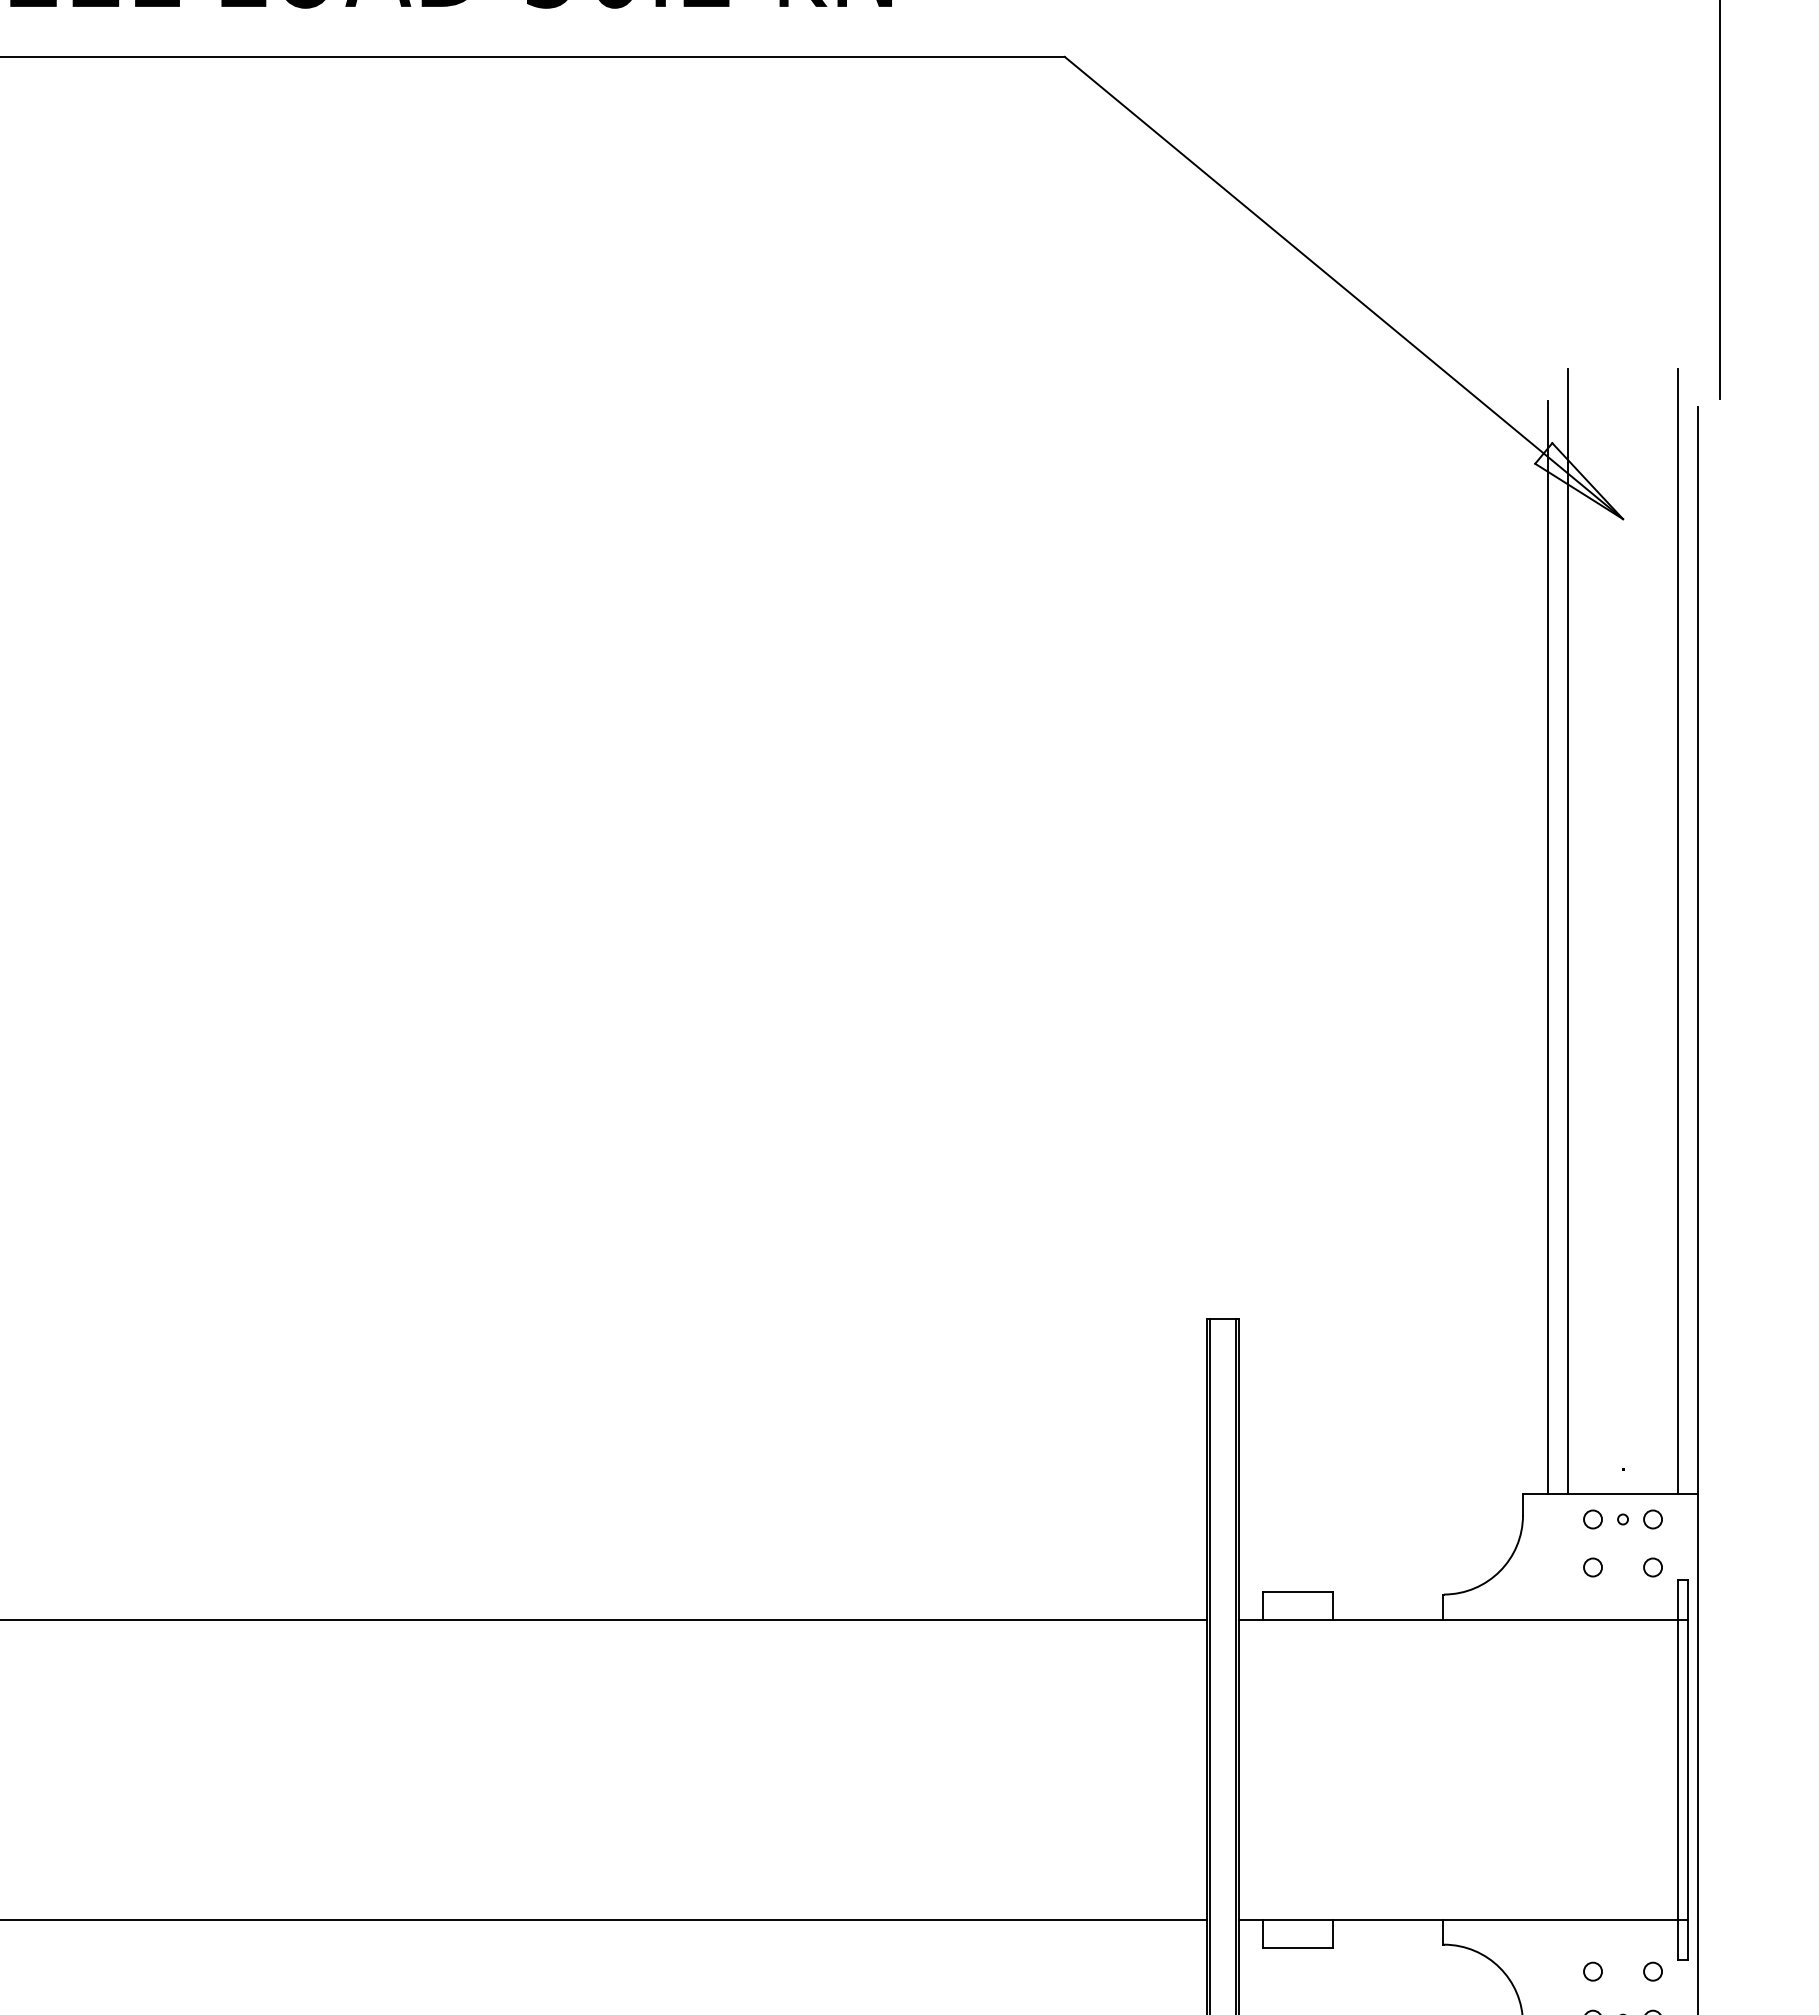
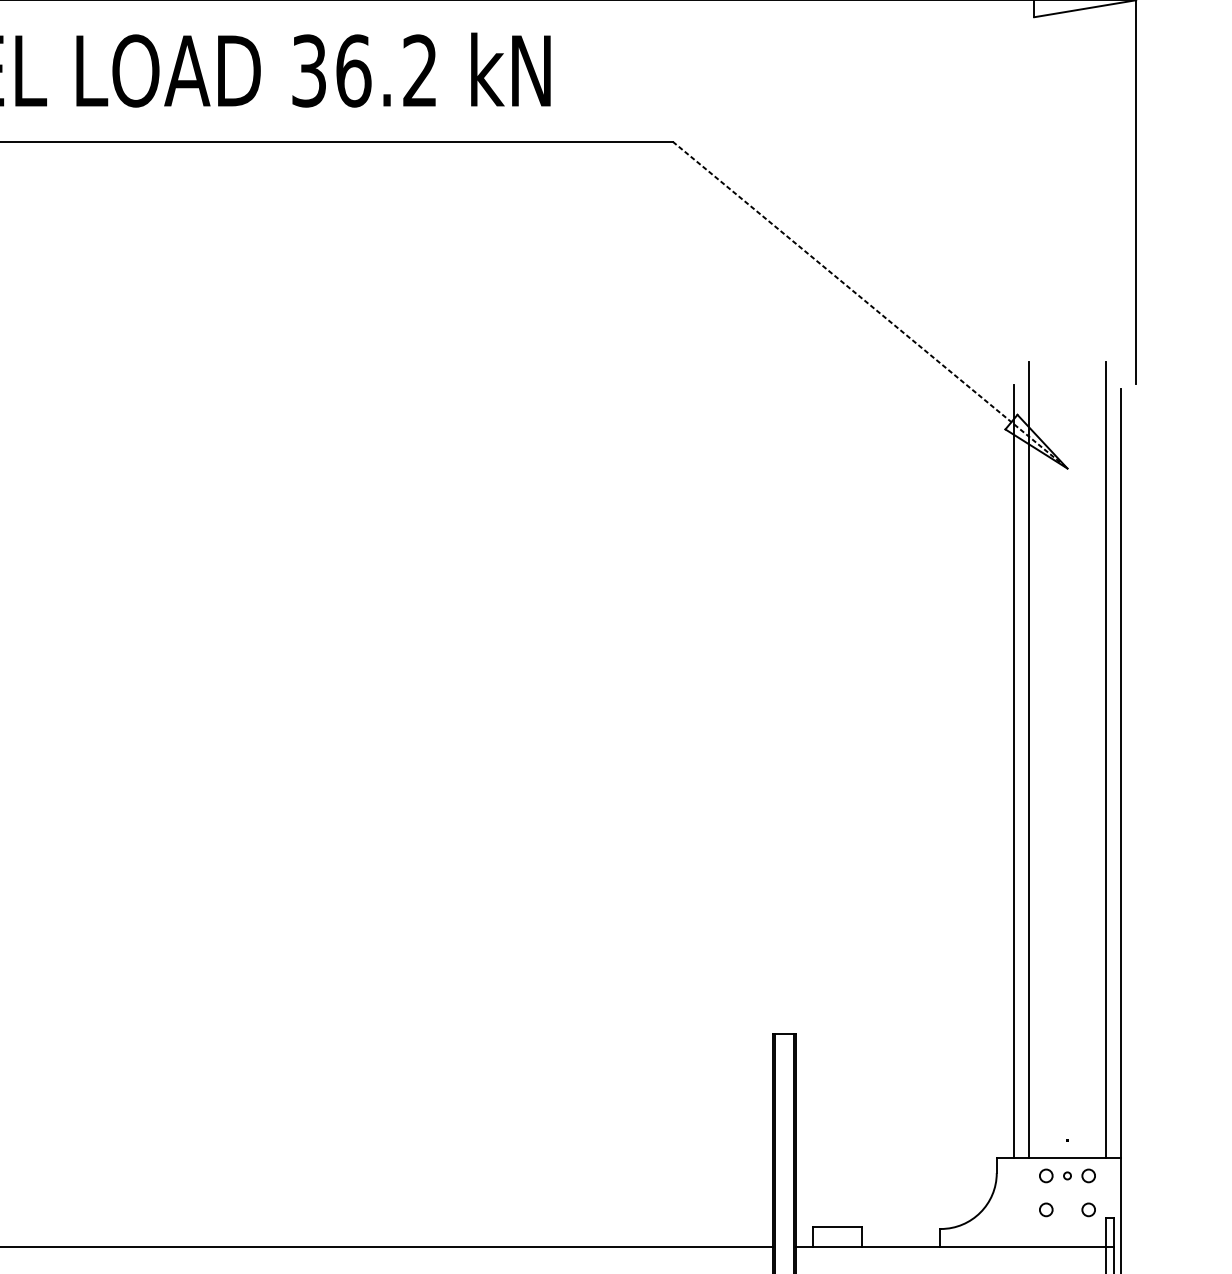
line: (1344, 288) -> (870, 305), solid -> dashed

